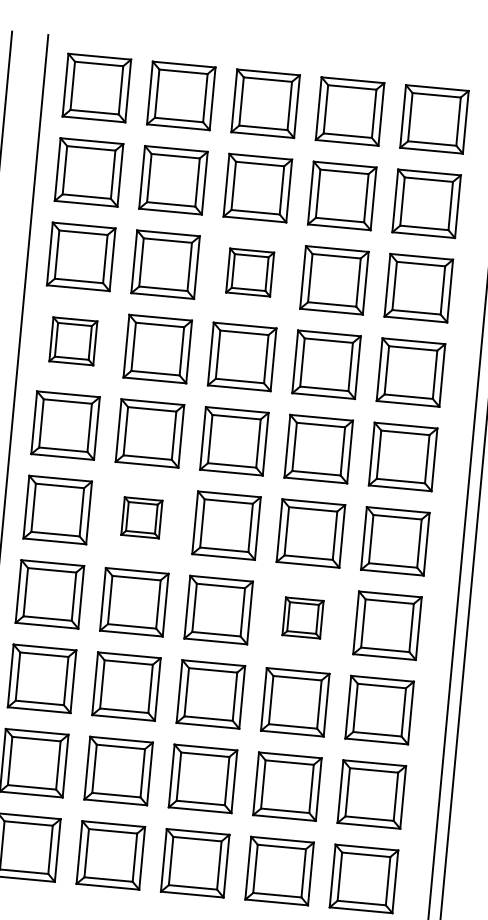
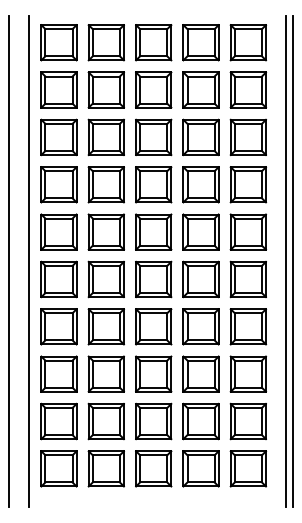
part: (249, 272) -> (153, 137), size x1.43
part: (72, 340) -> (58, 184), size x1.43
part: (140, 517) -> (105, 279), size x1.67
part: (302, 617) -> (200, 326), size x1.67

